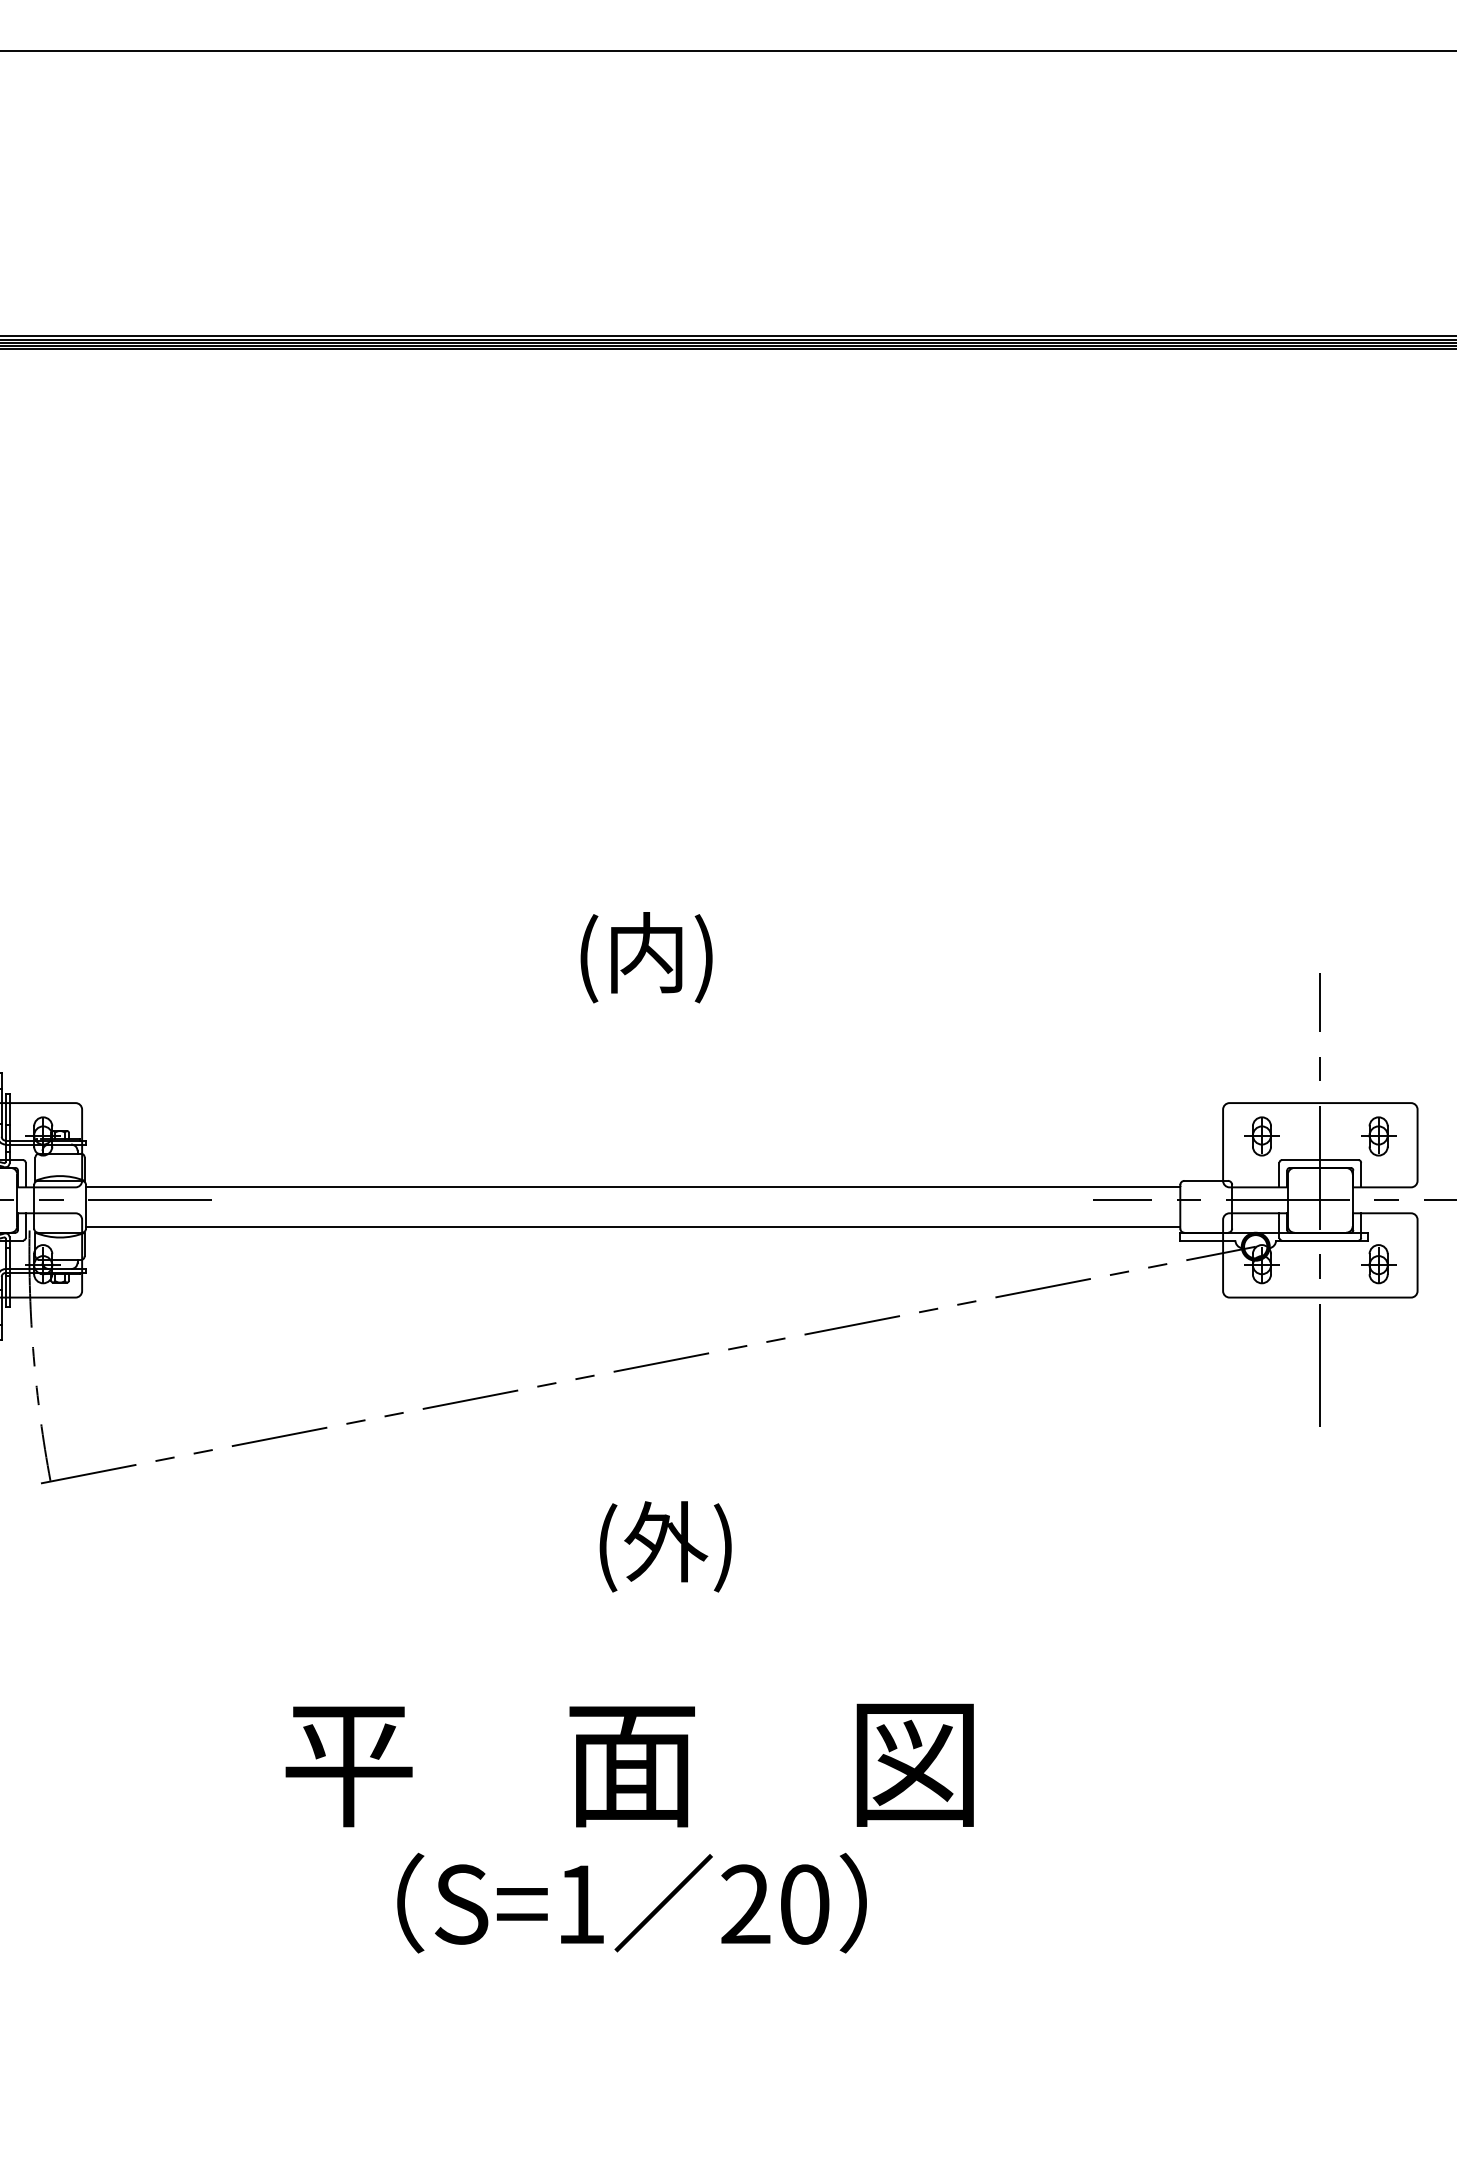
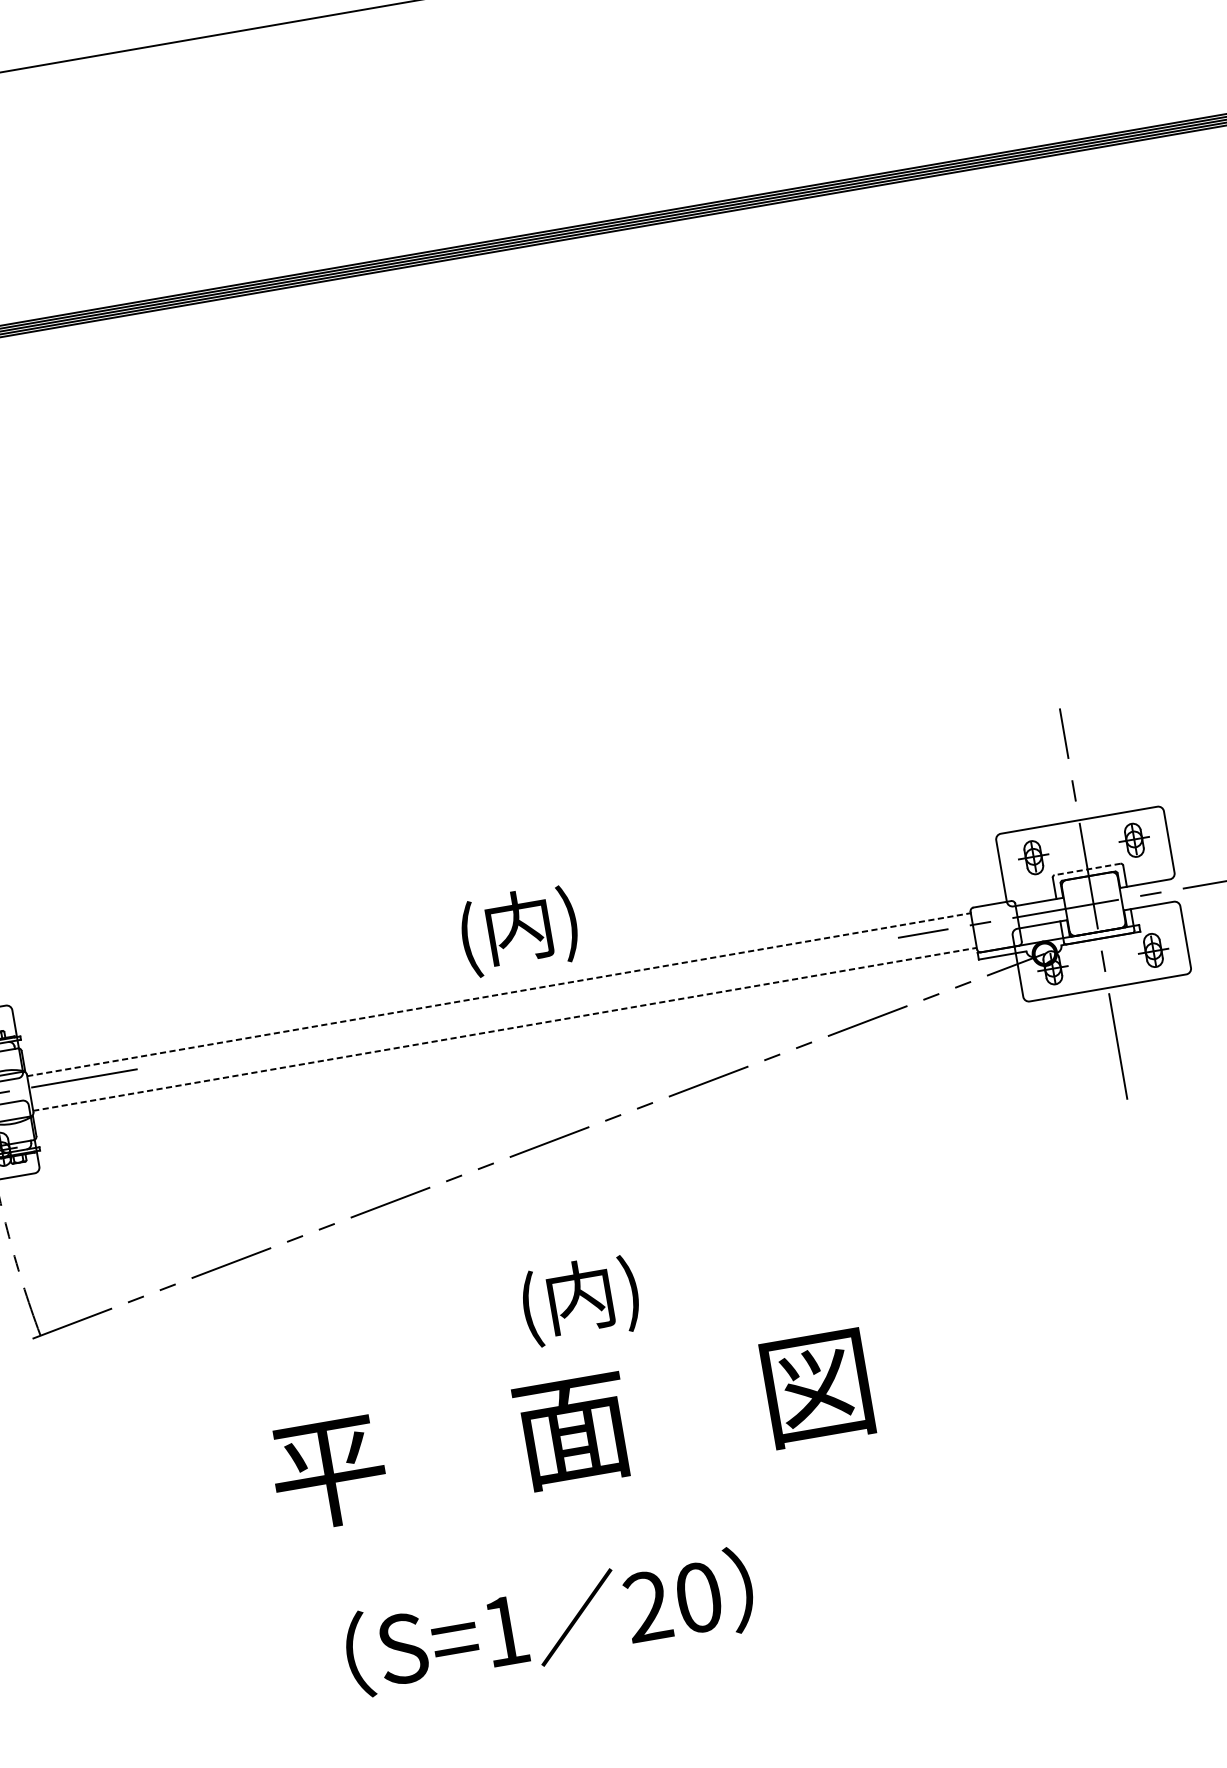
text: (646, 957) -> (519, 930), moved
line: (1319, 1160) -> (1086, 869), solid -> dashed
line: (633, 1186) -> (499, 994), solid -> dashed
line: (633, 1226) -> (505, 1028), solid -> dashed
text: (666, 1541) -> (580, 1295), (外) -> (内)
text: (629, 1765) -> (571, 1431), moved
text: (631, 1902) -> (549, 1621), moved

